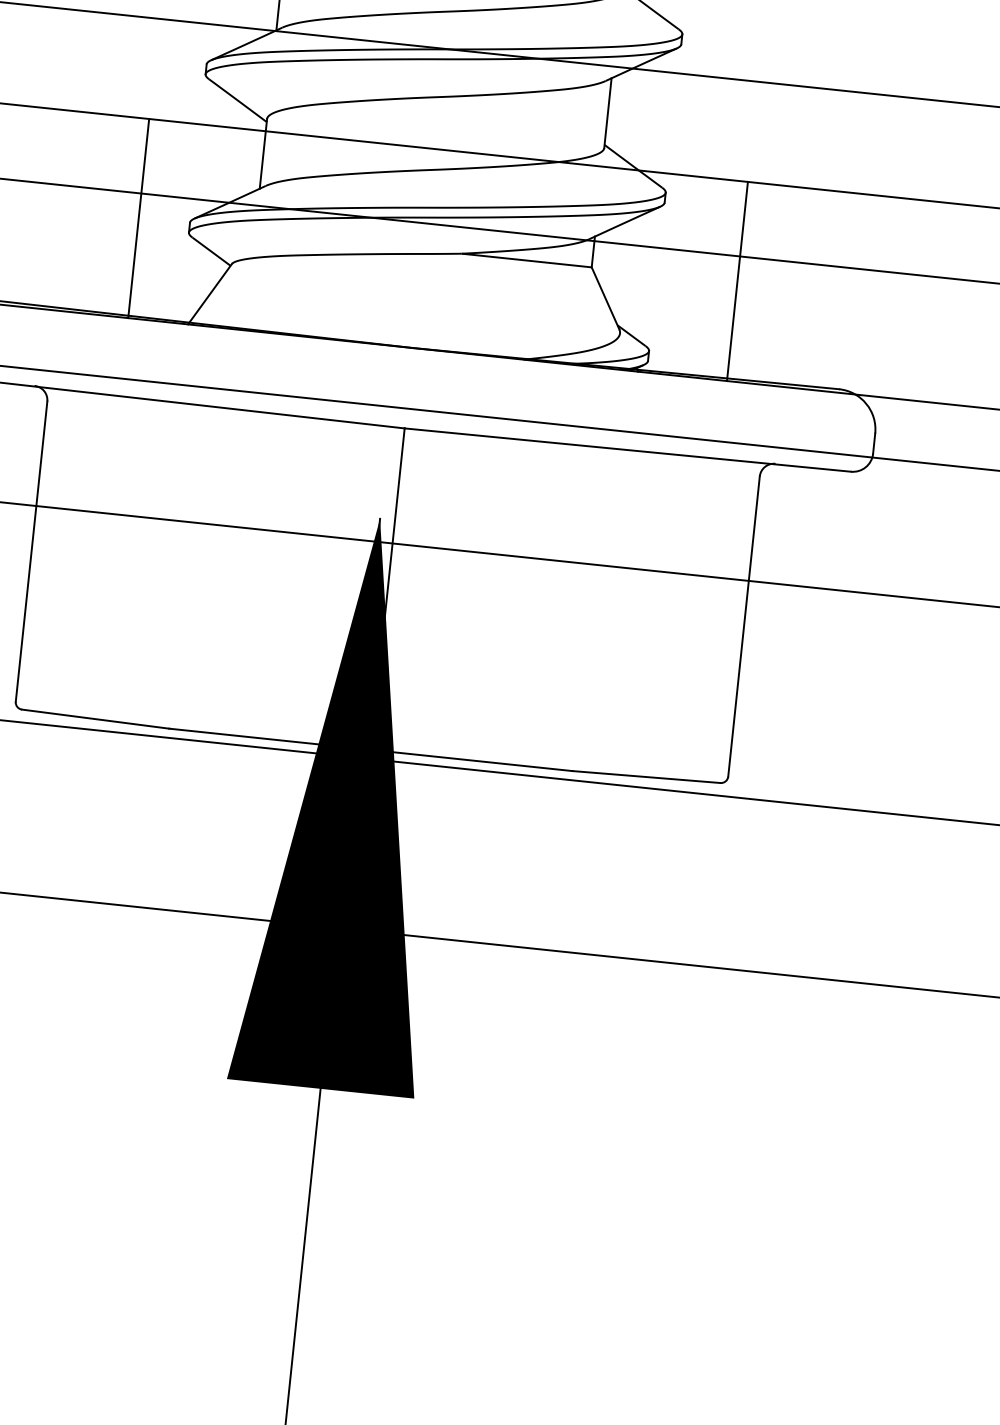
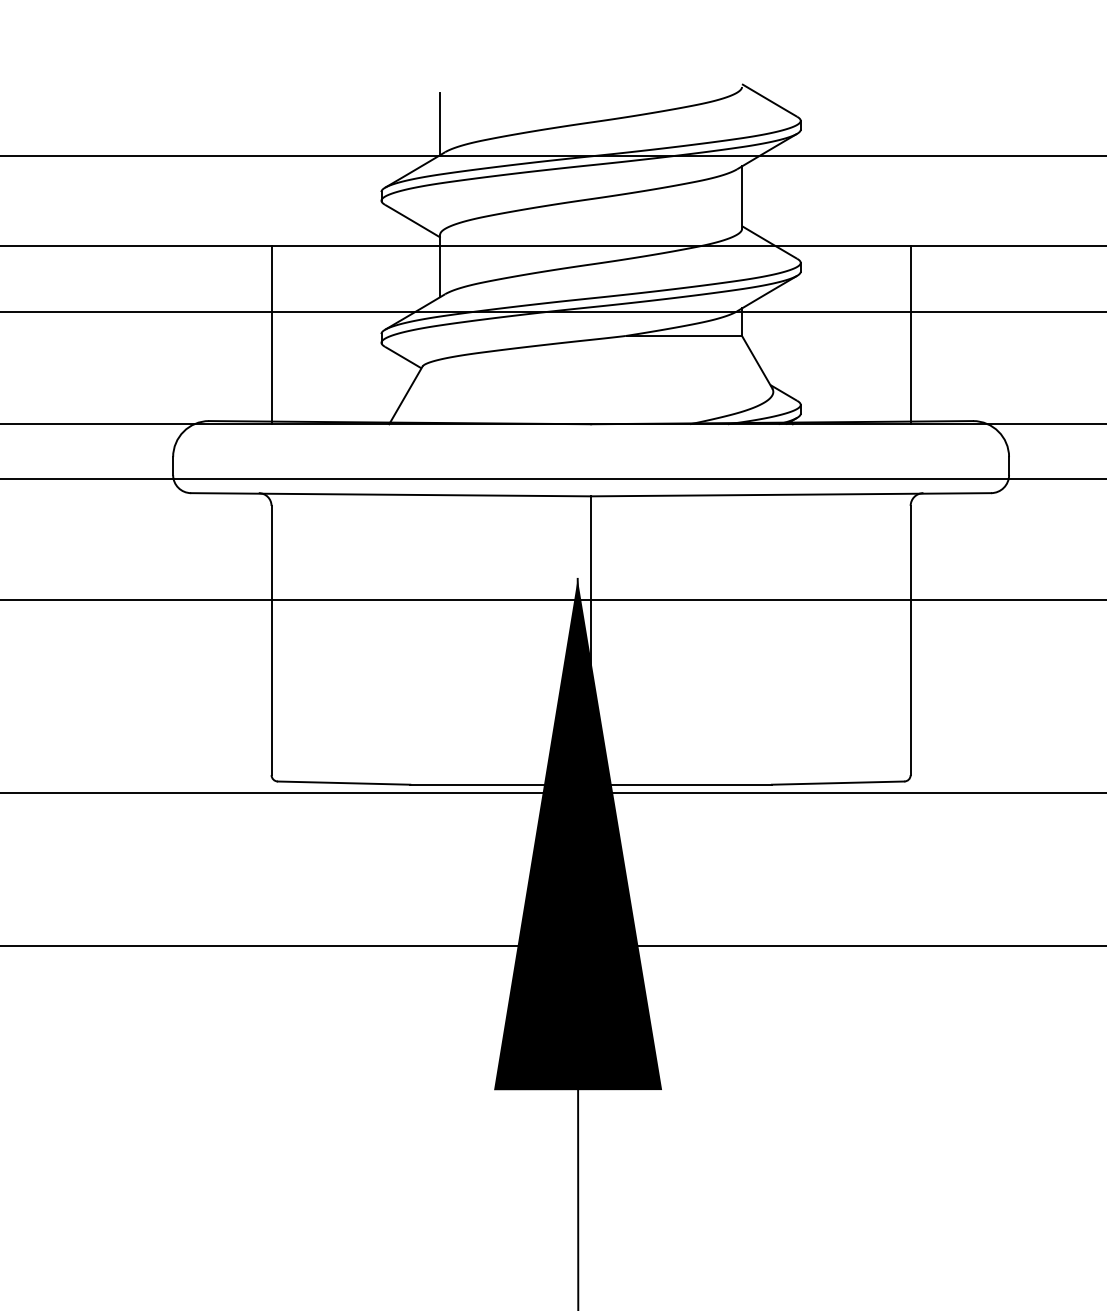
line: (138, 218) -> (271, 334), moved
line: (737, 280) -> (910, 334), moved

